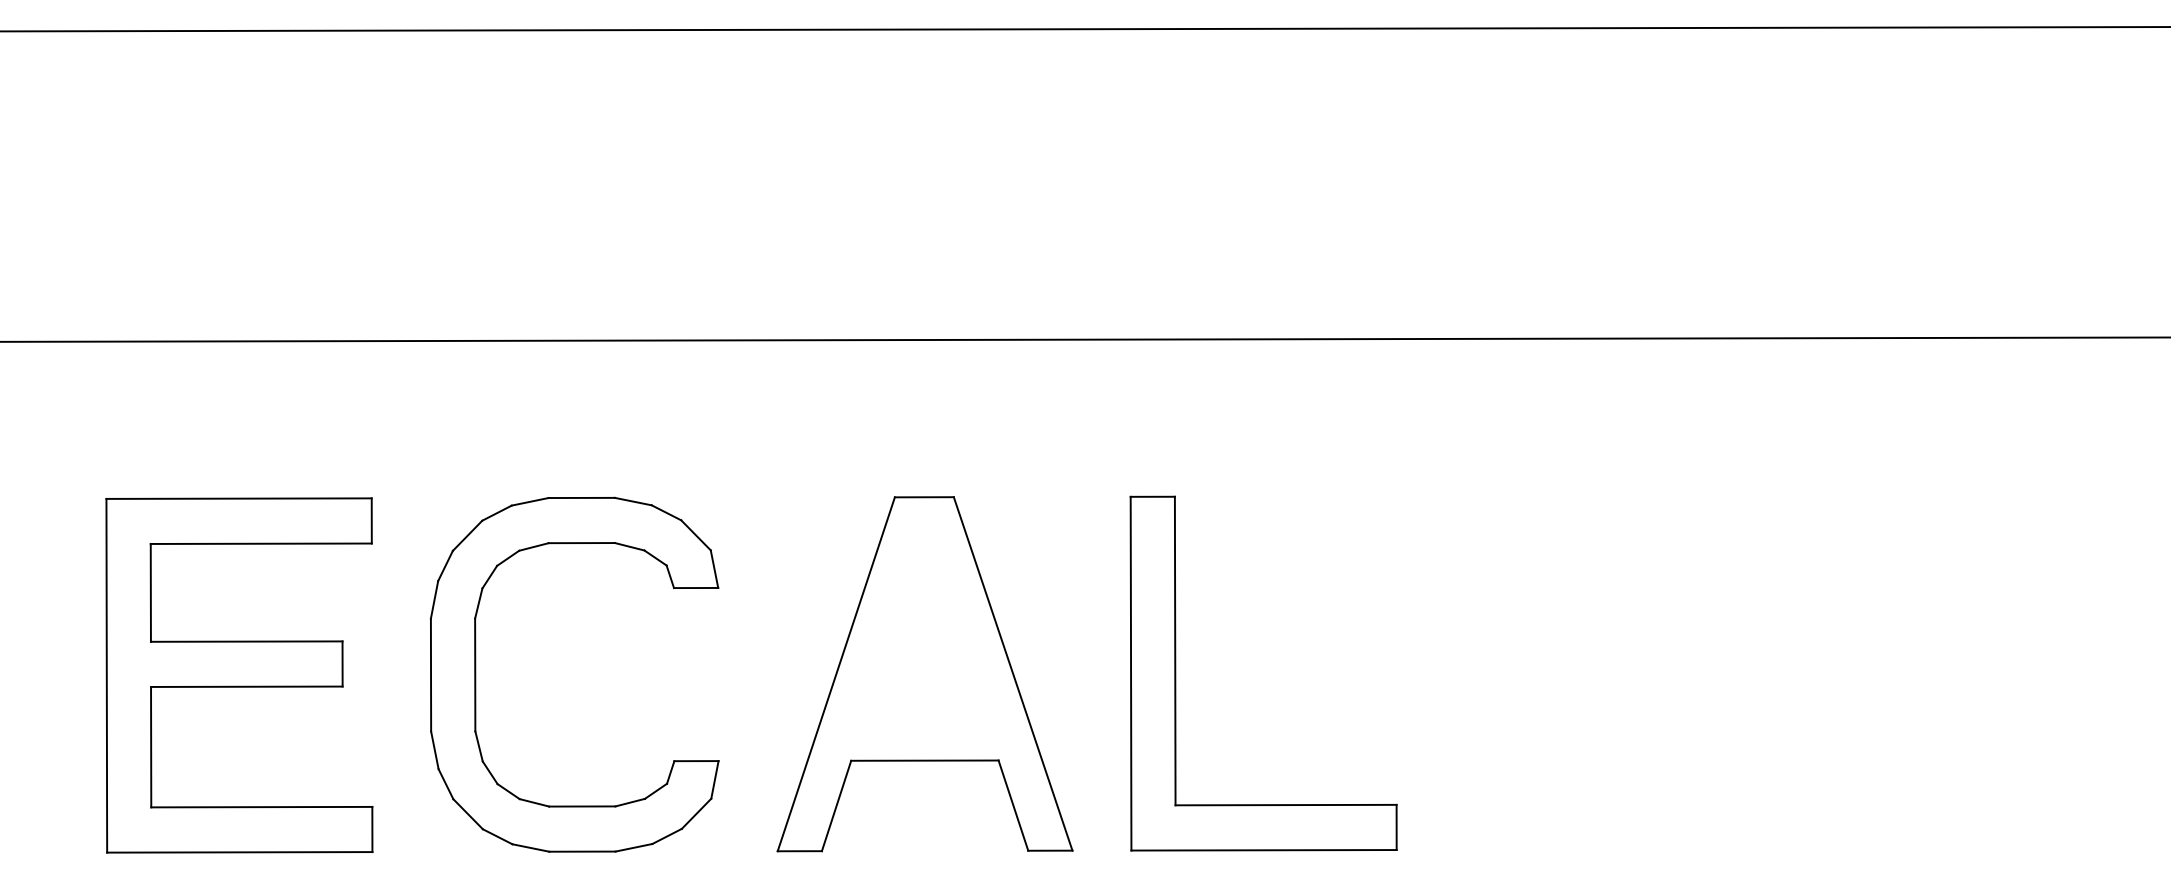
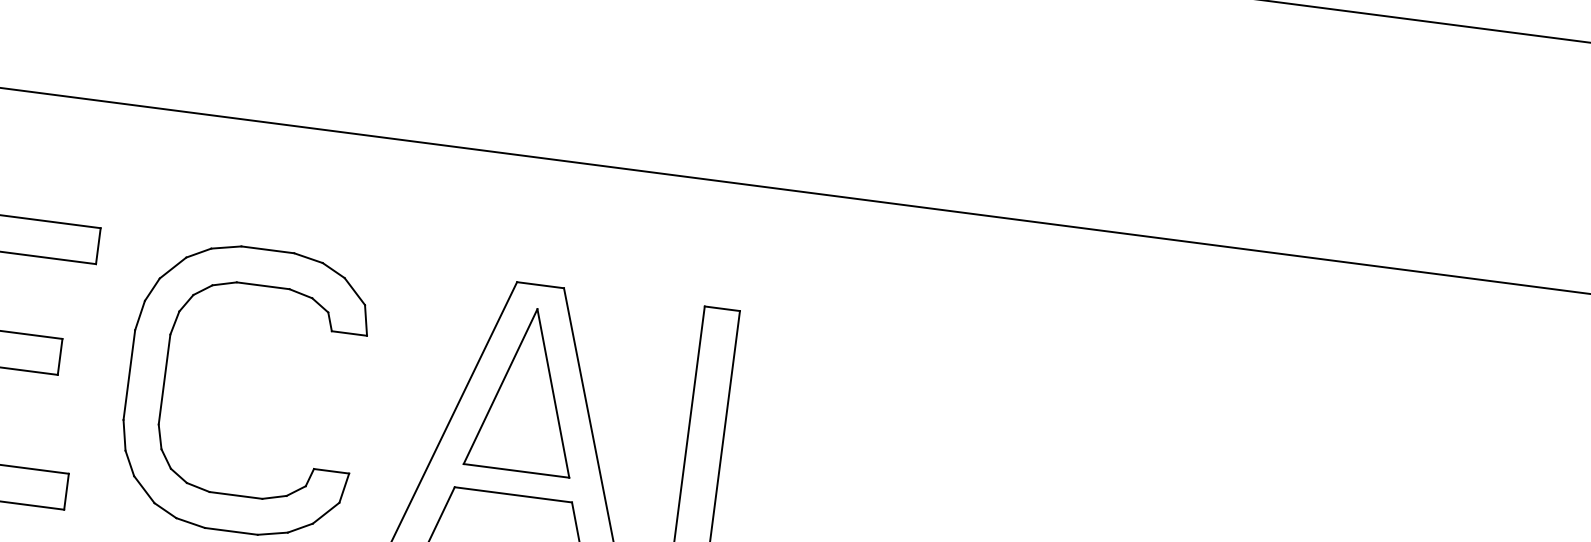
part: (924, 628) -> (526, 389), added

